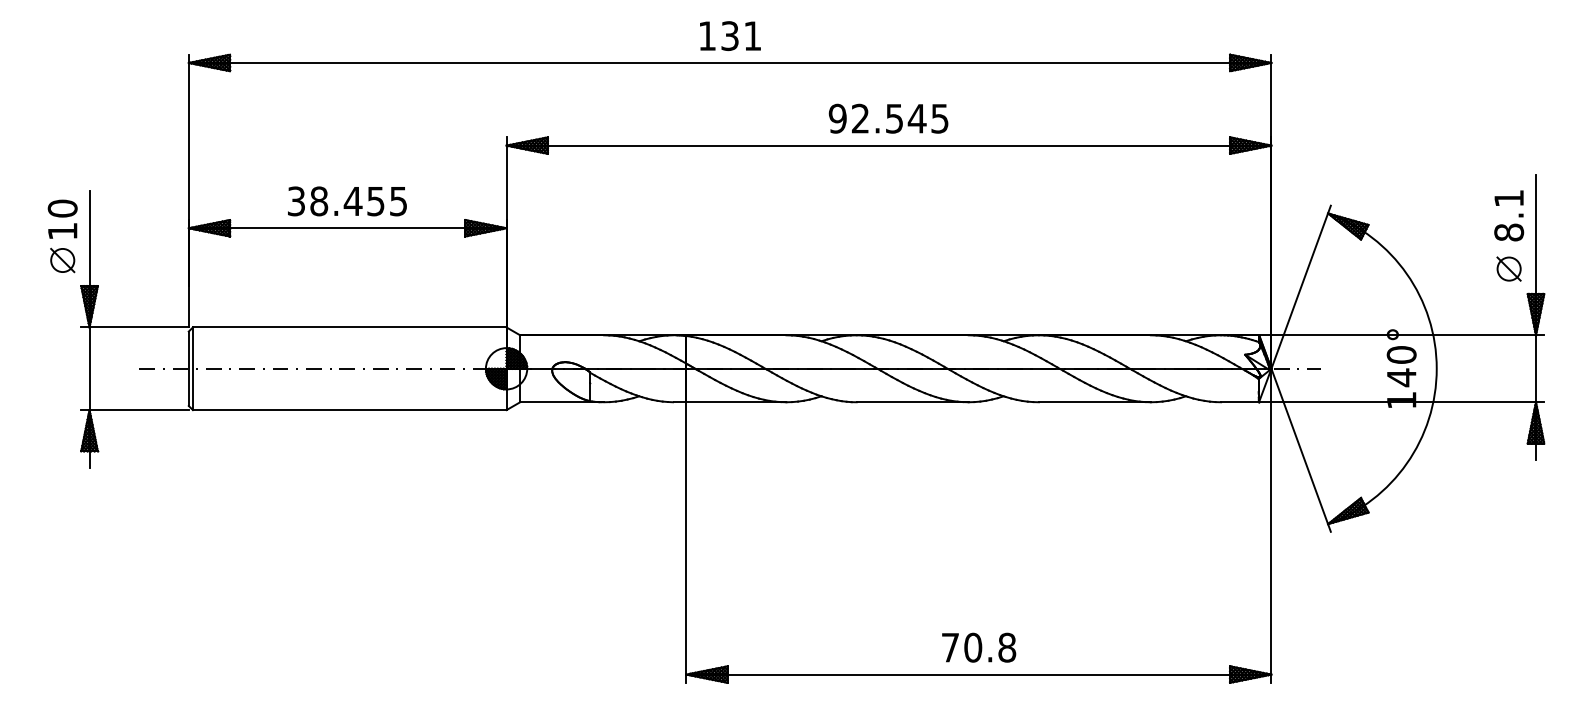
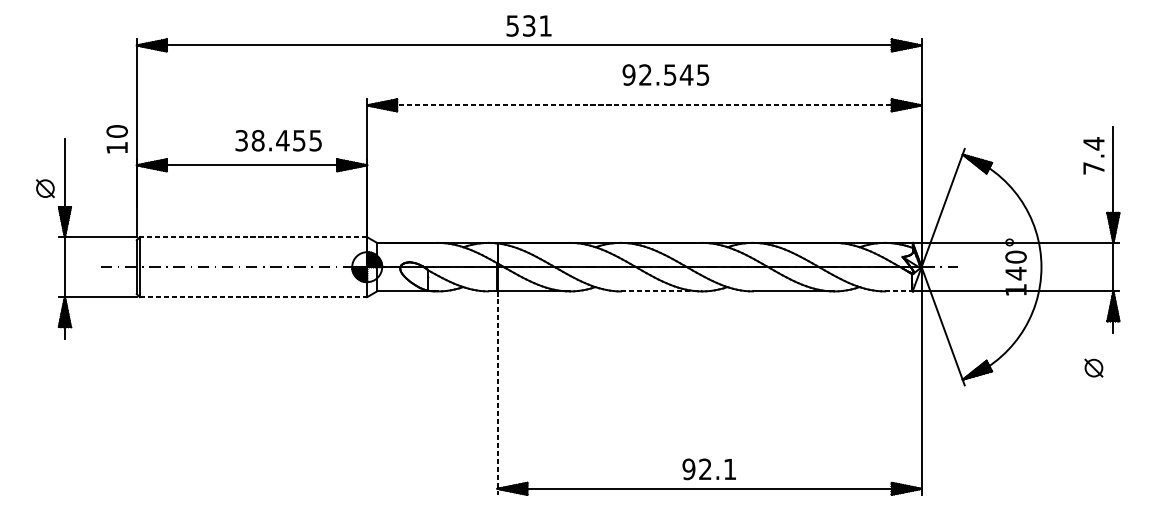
text: (706, 36) -> (512, 26), 131 -> 531
text: (888, 118) -> (665, 74), moved
line: (889, 145) -> (644, 105), solid -> dashed
text: (347, 201) -> (278, 140), moved
text: (1509, 215) -> (1094, 156), 8.1 -> 7.4
text: (62, 218) -> (117, 138), moved
part: (1508, 268) -> (1093, 367), moved
line: (349, 327) -> (253, 237), solid -> dashed
line: (912, 402) -> (661, 291), solid -> dashed
line: (1240, 402) -> (899, 291), solid -> dashed
line: (349, 410) -> (253, 297), solid -> dashed
line: (686, 543) -> (497, 393), solid -> dashed
text: (978, 647) -> (709, 469), 70.8 -> 92.1

